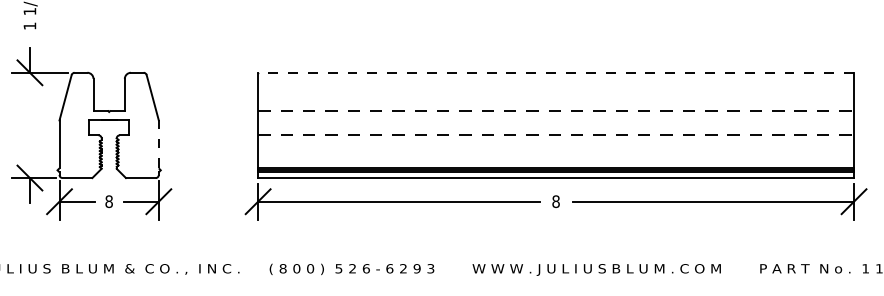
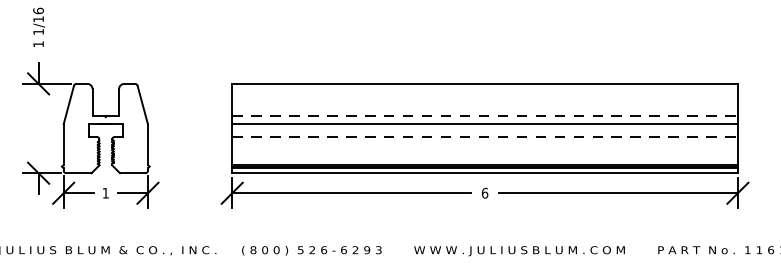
line: (556, 72) -> (485, 83), dashed -> solid
line: (555, 120) -> (484, 124), added
line: (158, 144) -> (147, 144), dashed -> solid
text: (108, 200) -> (105, 192), 8 -> 1
text: (555, 201) -> (484, 193), 8 -> 6

